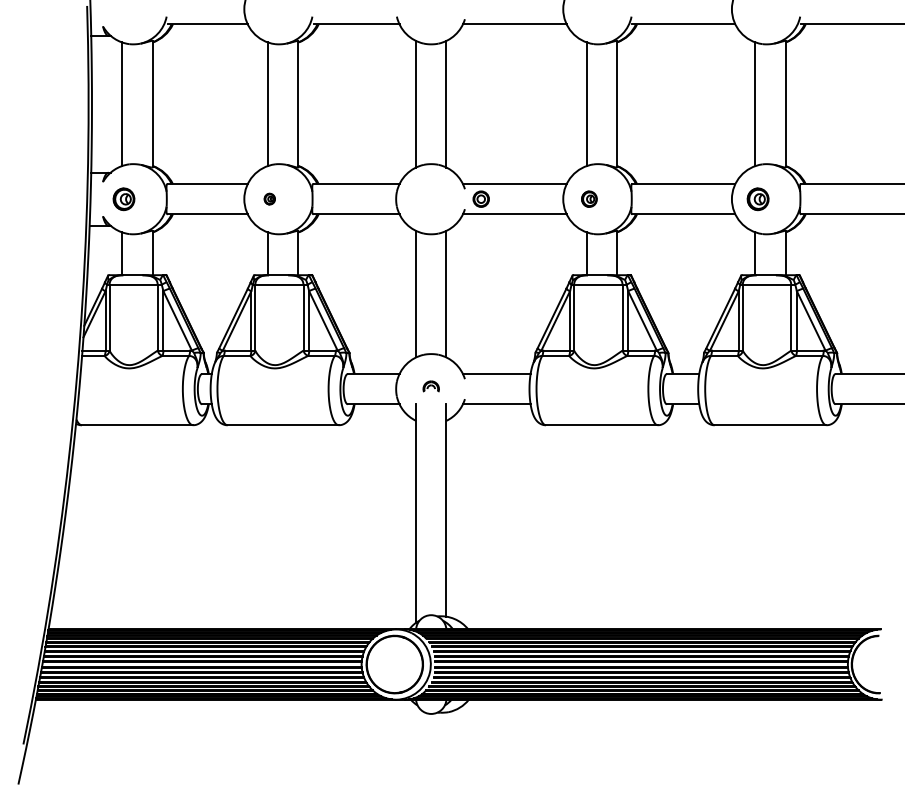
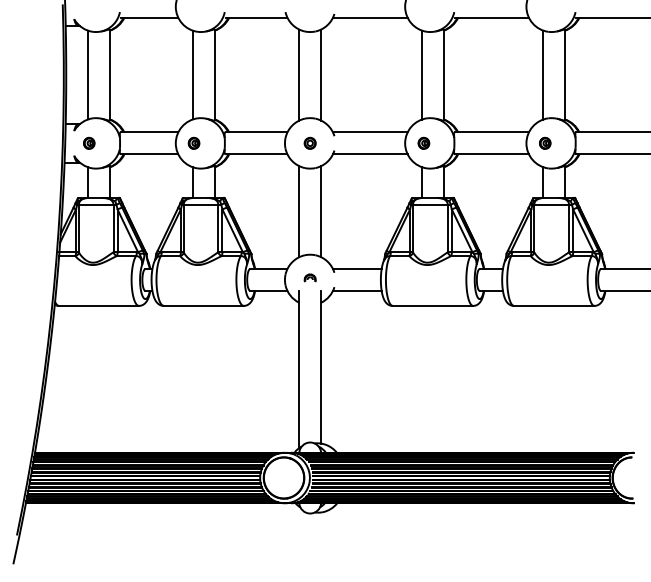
part: (123, 198) -> (88, 142), size x0.71
part: (269, 198) -> (193, 142), size x1.43
part: (480, 198) -> (309, 142), moved
part: (757, 198) -> (544, 142), size x0.71

